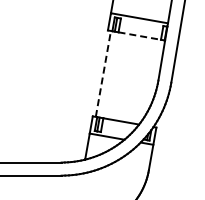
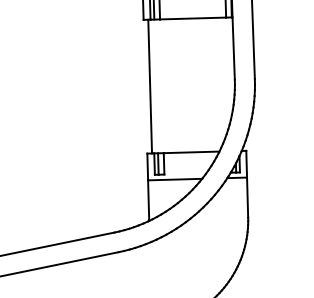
line: (139, 36) -> (192, 19), dashed -> solid
line: (103, 73) -> (150, 85), dashed -> solid

